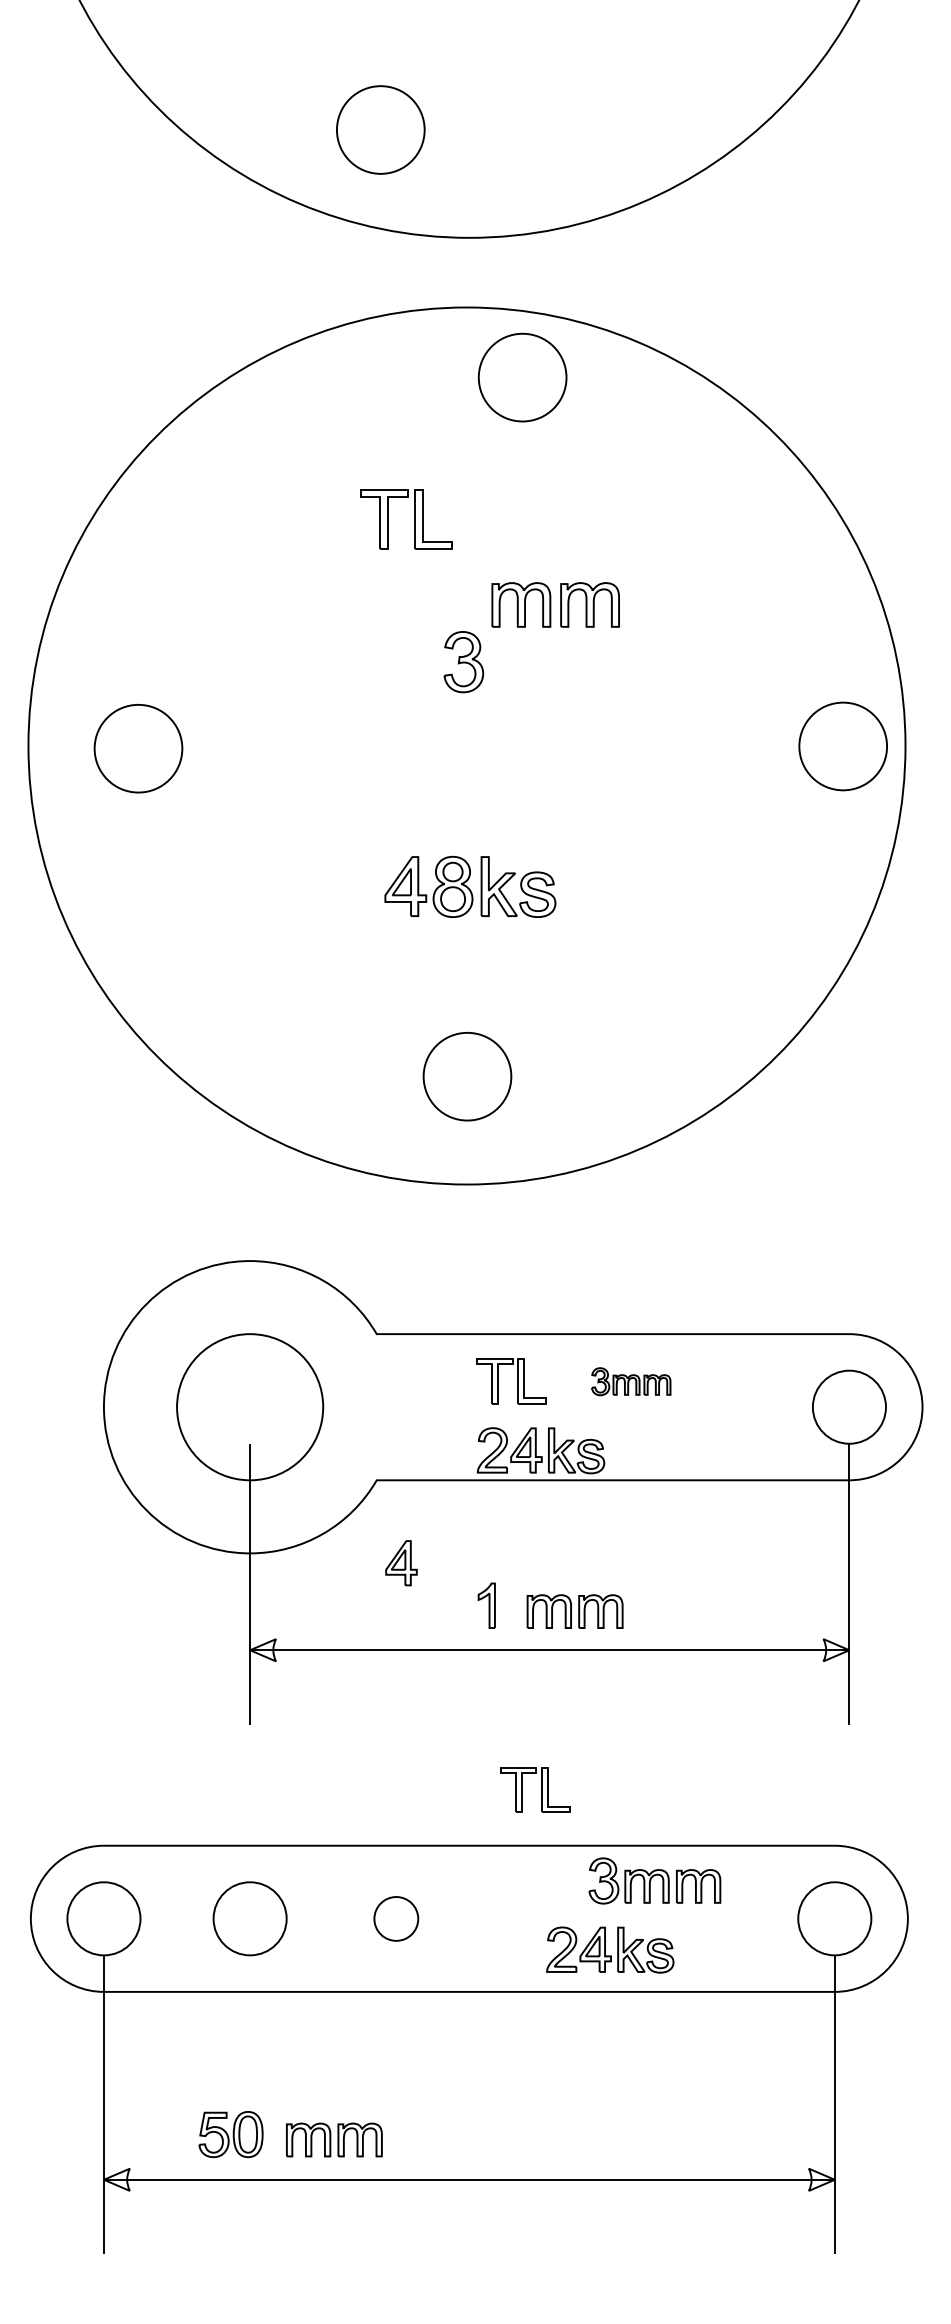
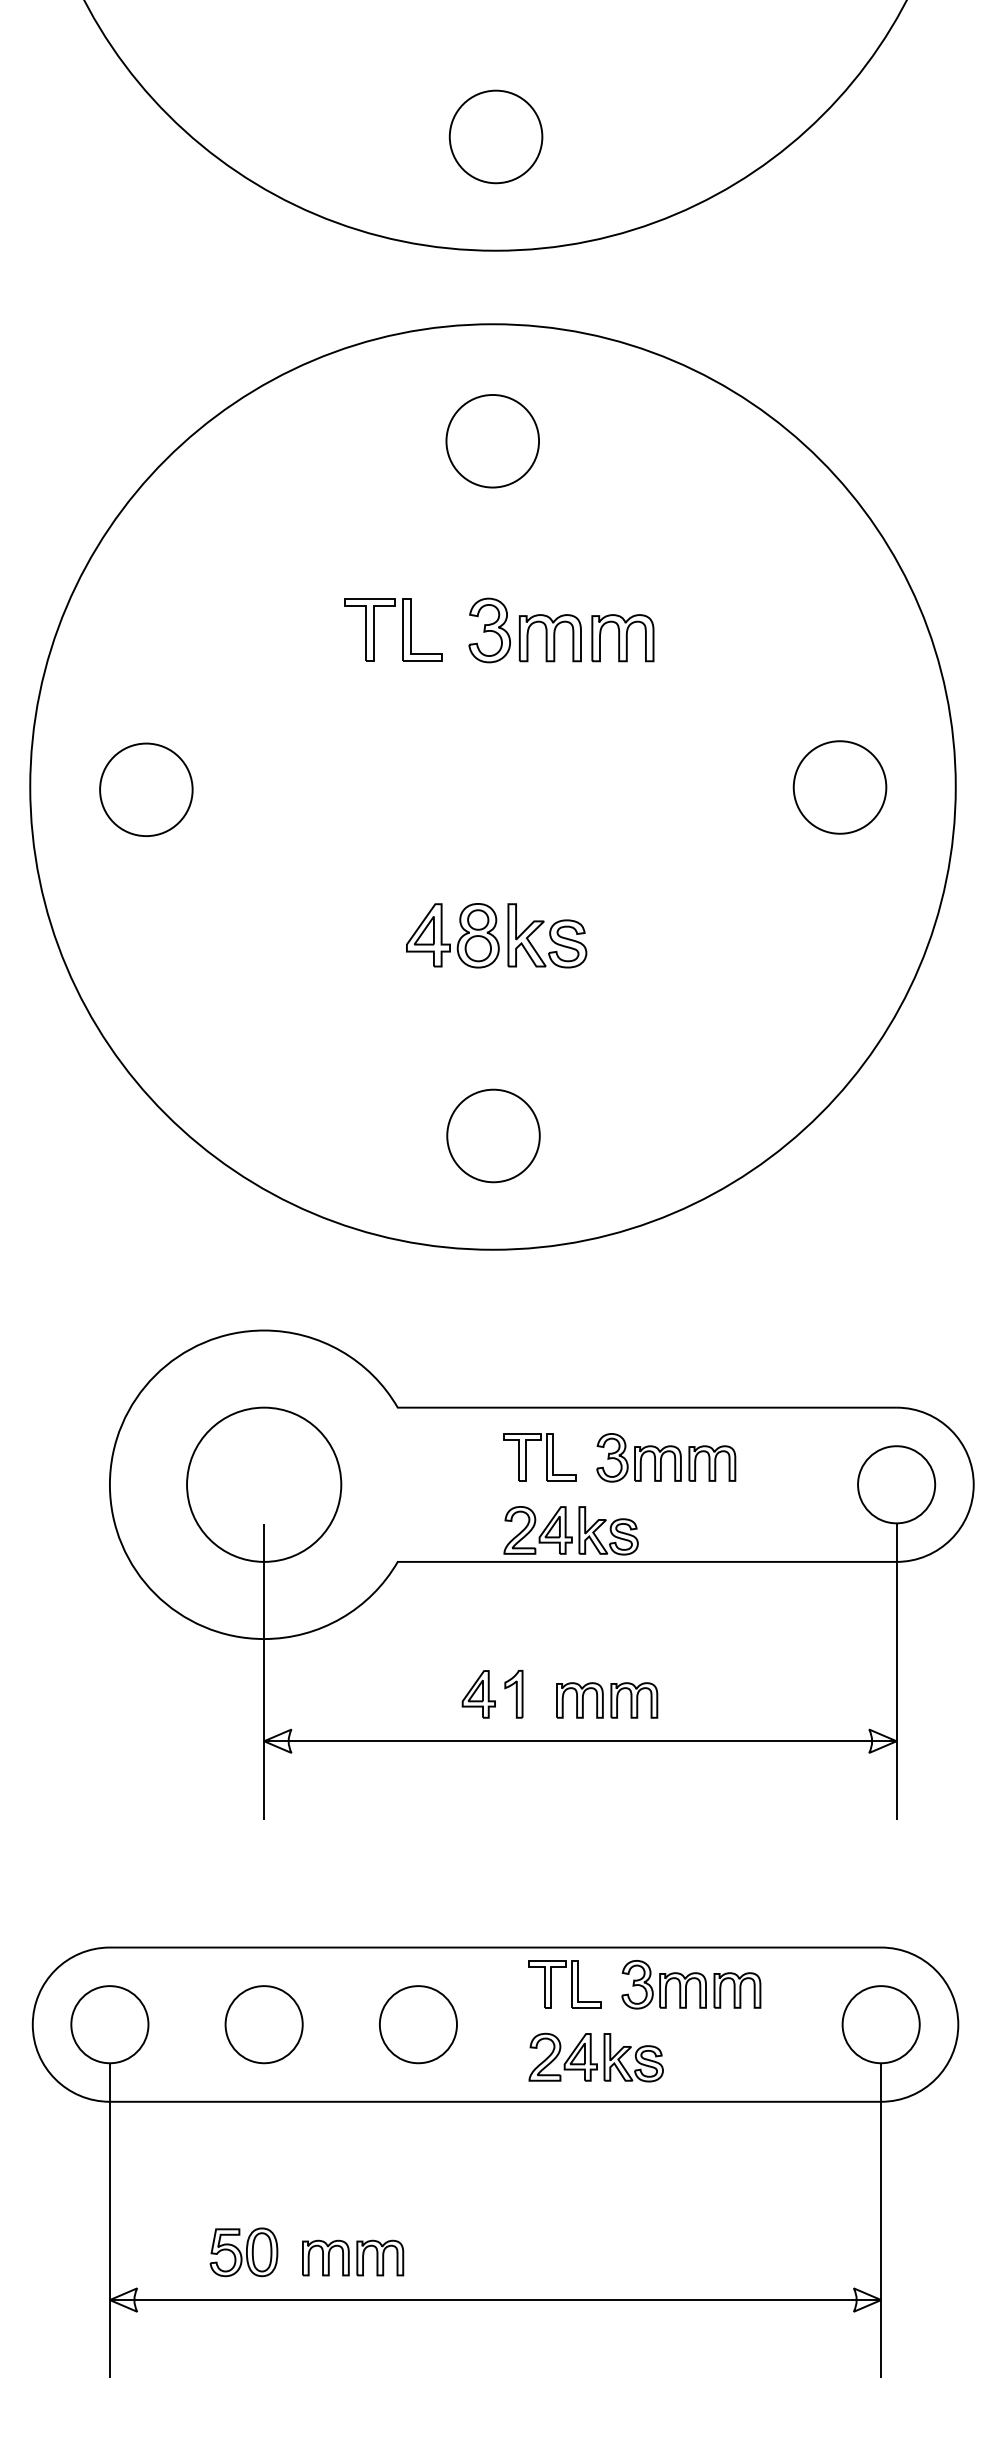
part: (380, 129) -> (495, 136), moved
part: (522, 377) -> (492, 441), moved
part: (415, 519) -> (402, 629), moved
part: (463, 662) -> (489, 630), moved
part: (842, 746) -> (839, 787), moved
part: (631, 1381) -> (666, 1457), size x1.67
part: (401, 1563) -> (478, 1694), moved
part: (541, 1789) -> (571, 1984), moved
part: (396, 1918) -> (418, 2024), size x1.67
part: (609, 1949) -> (595, 2057), moved

